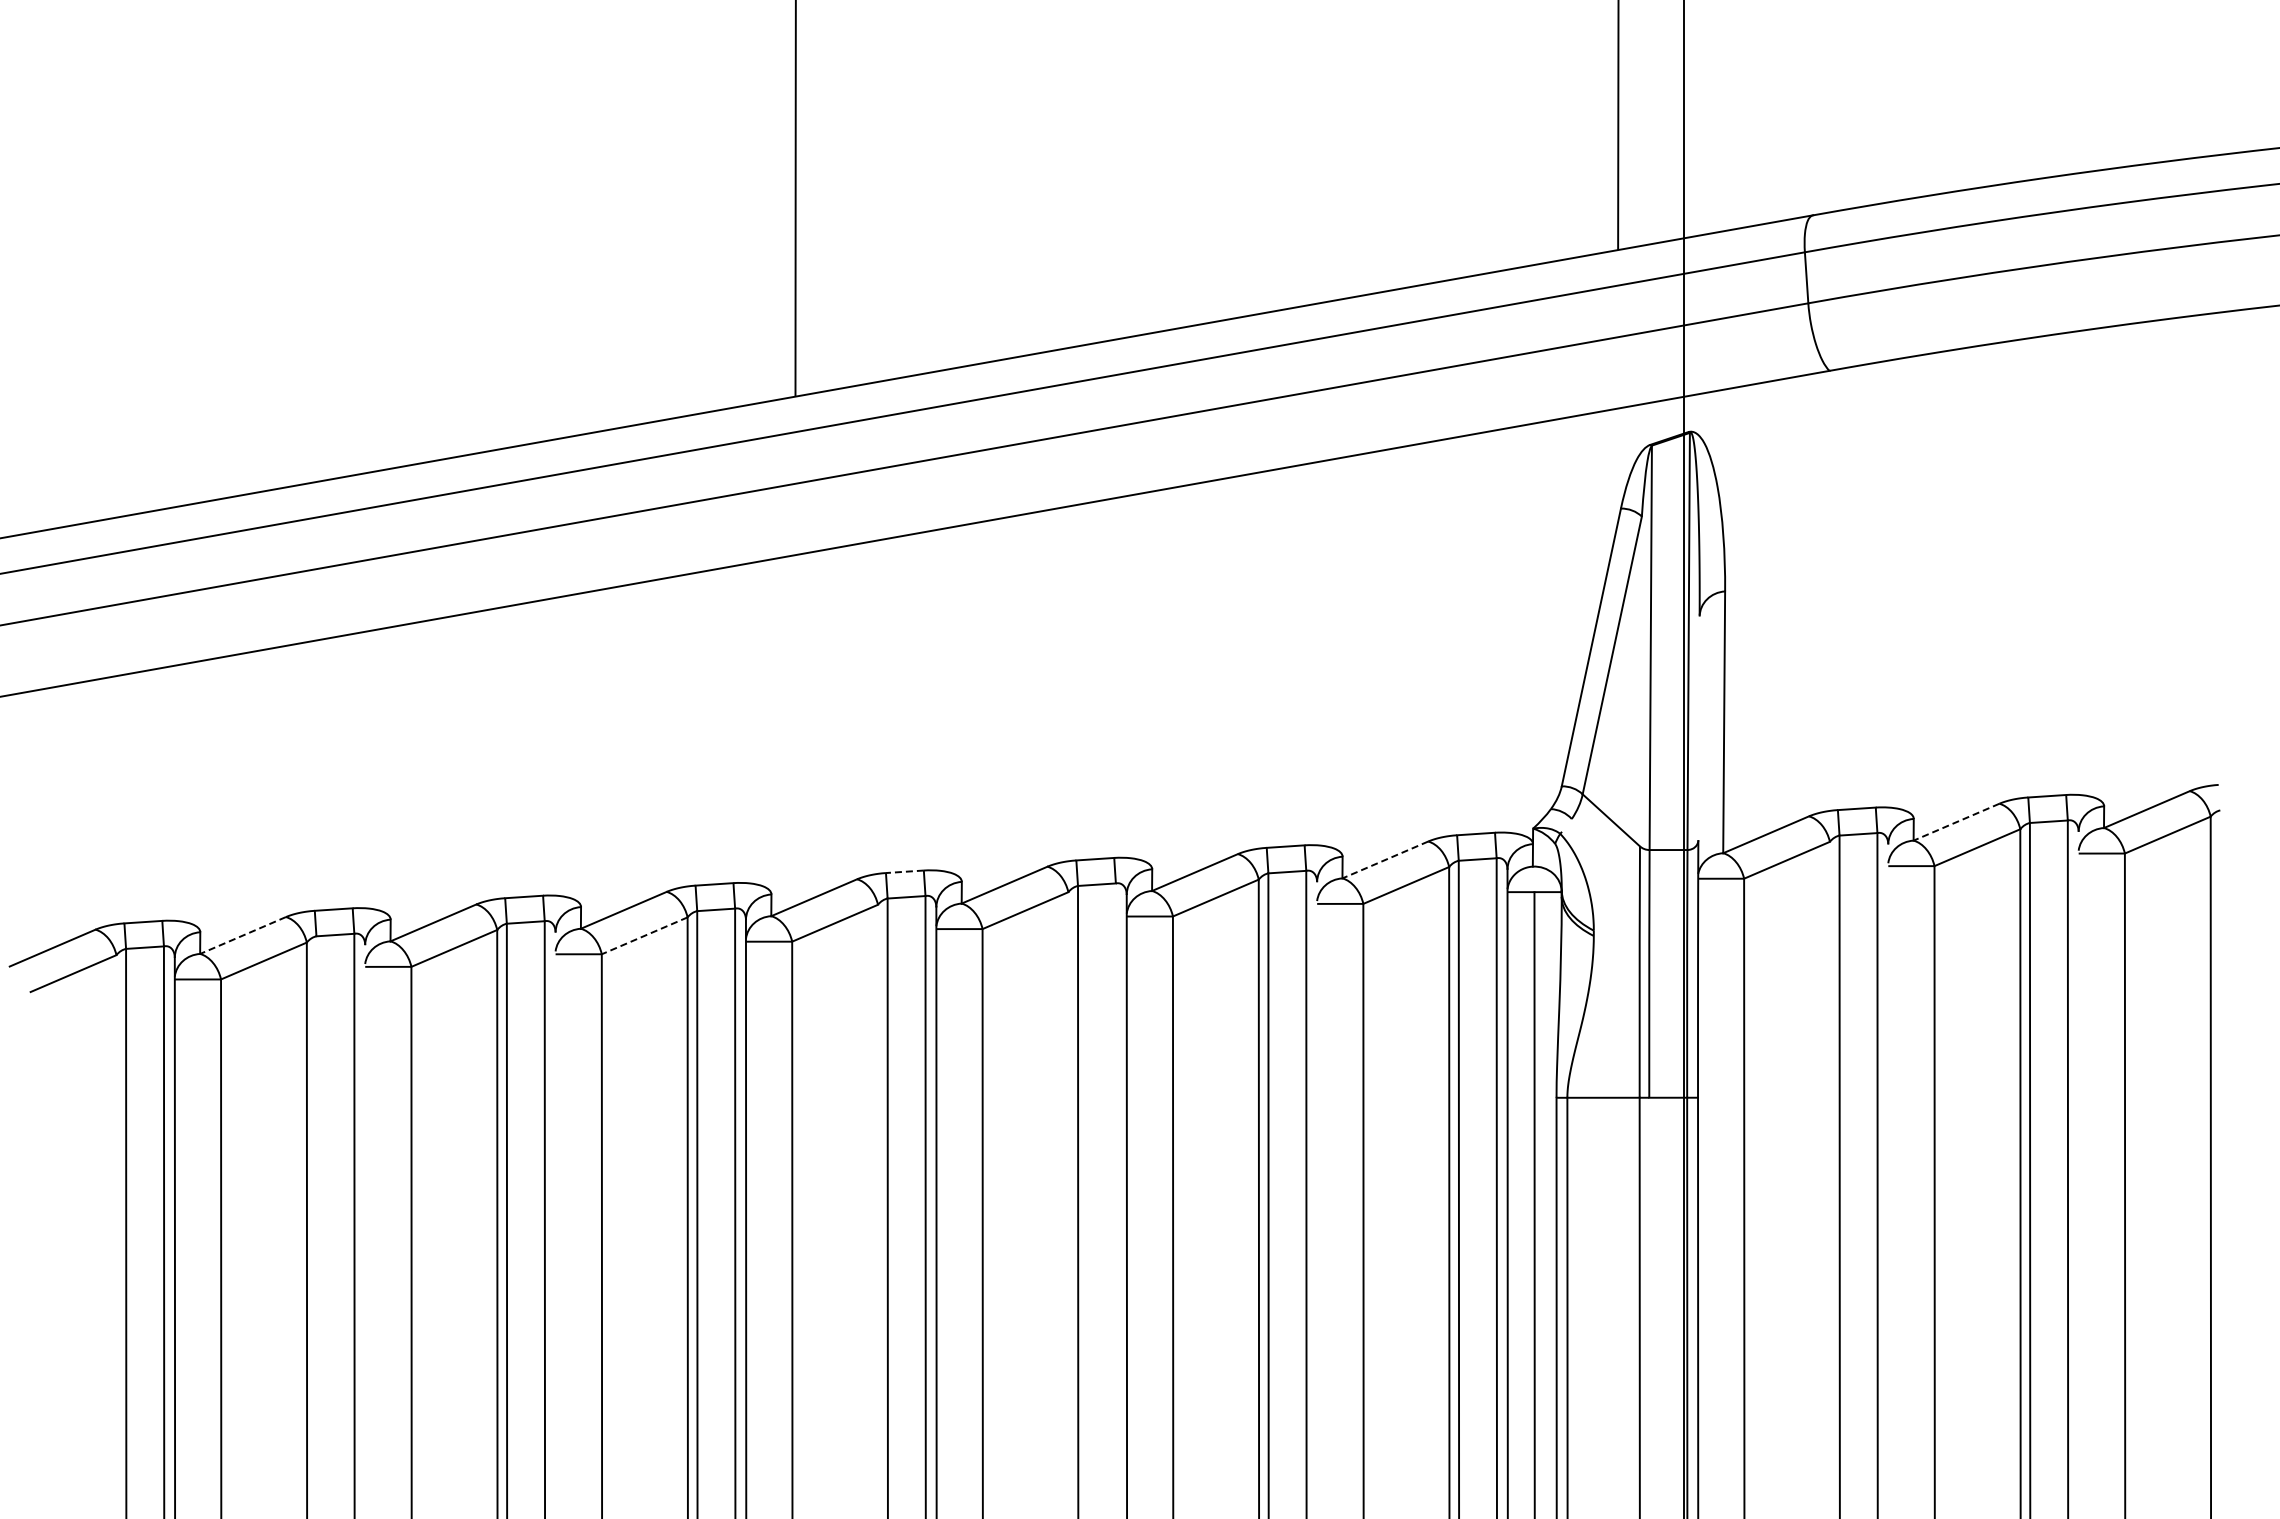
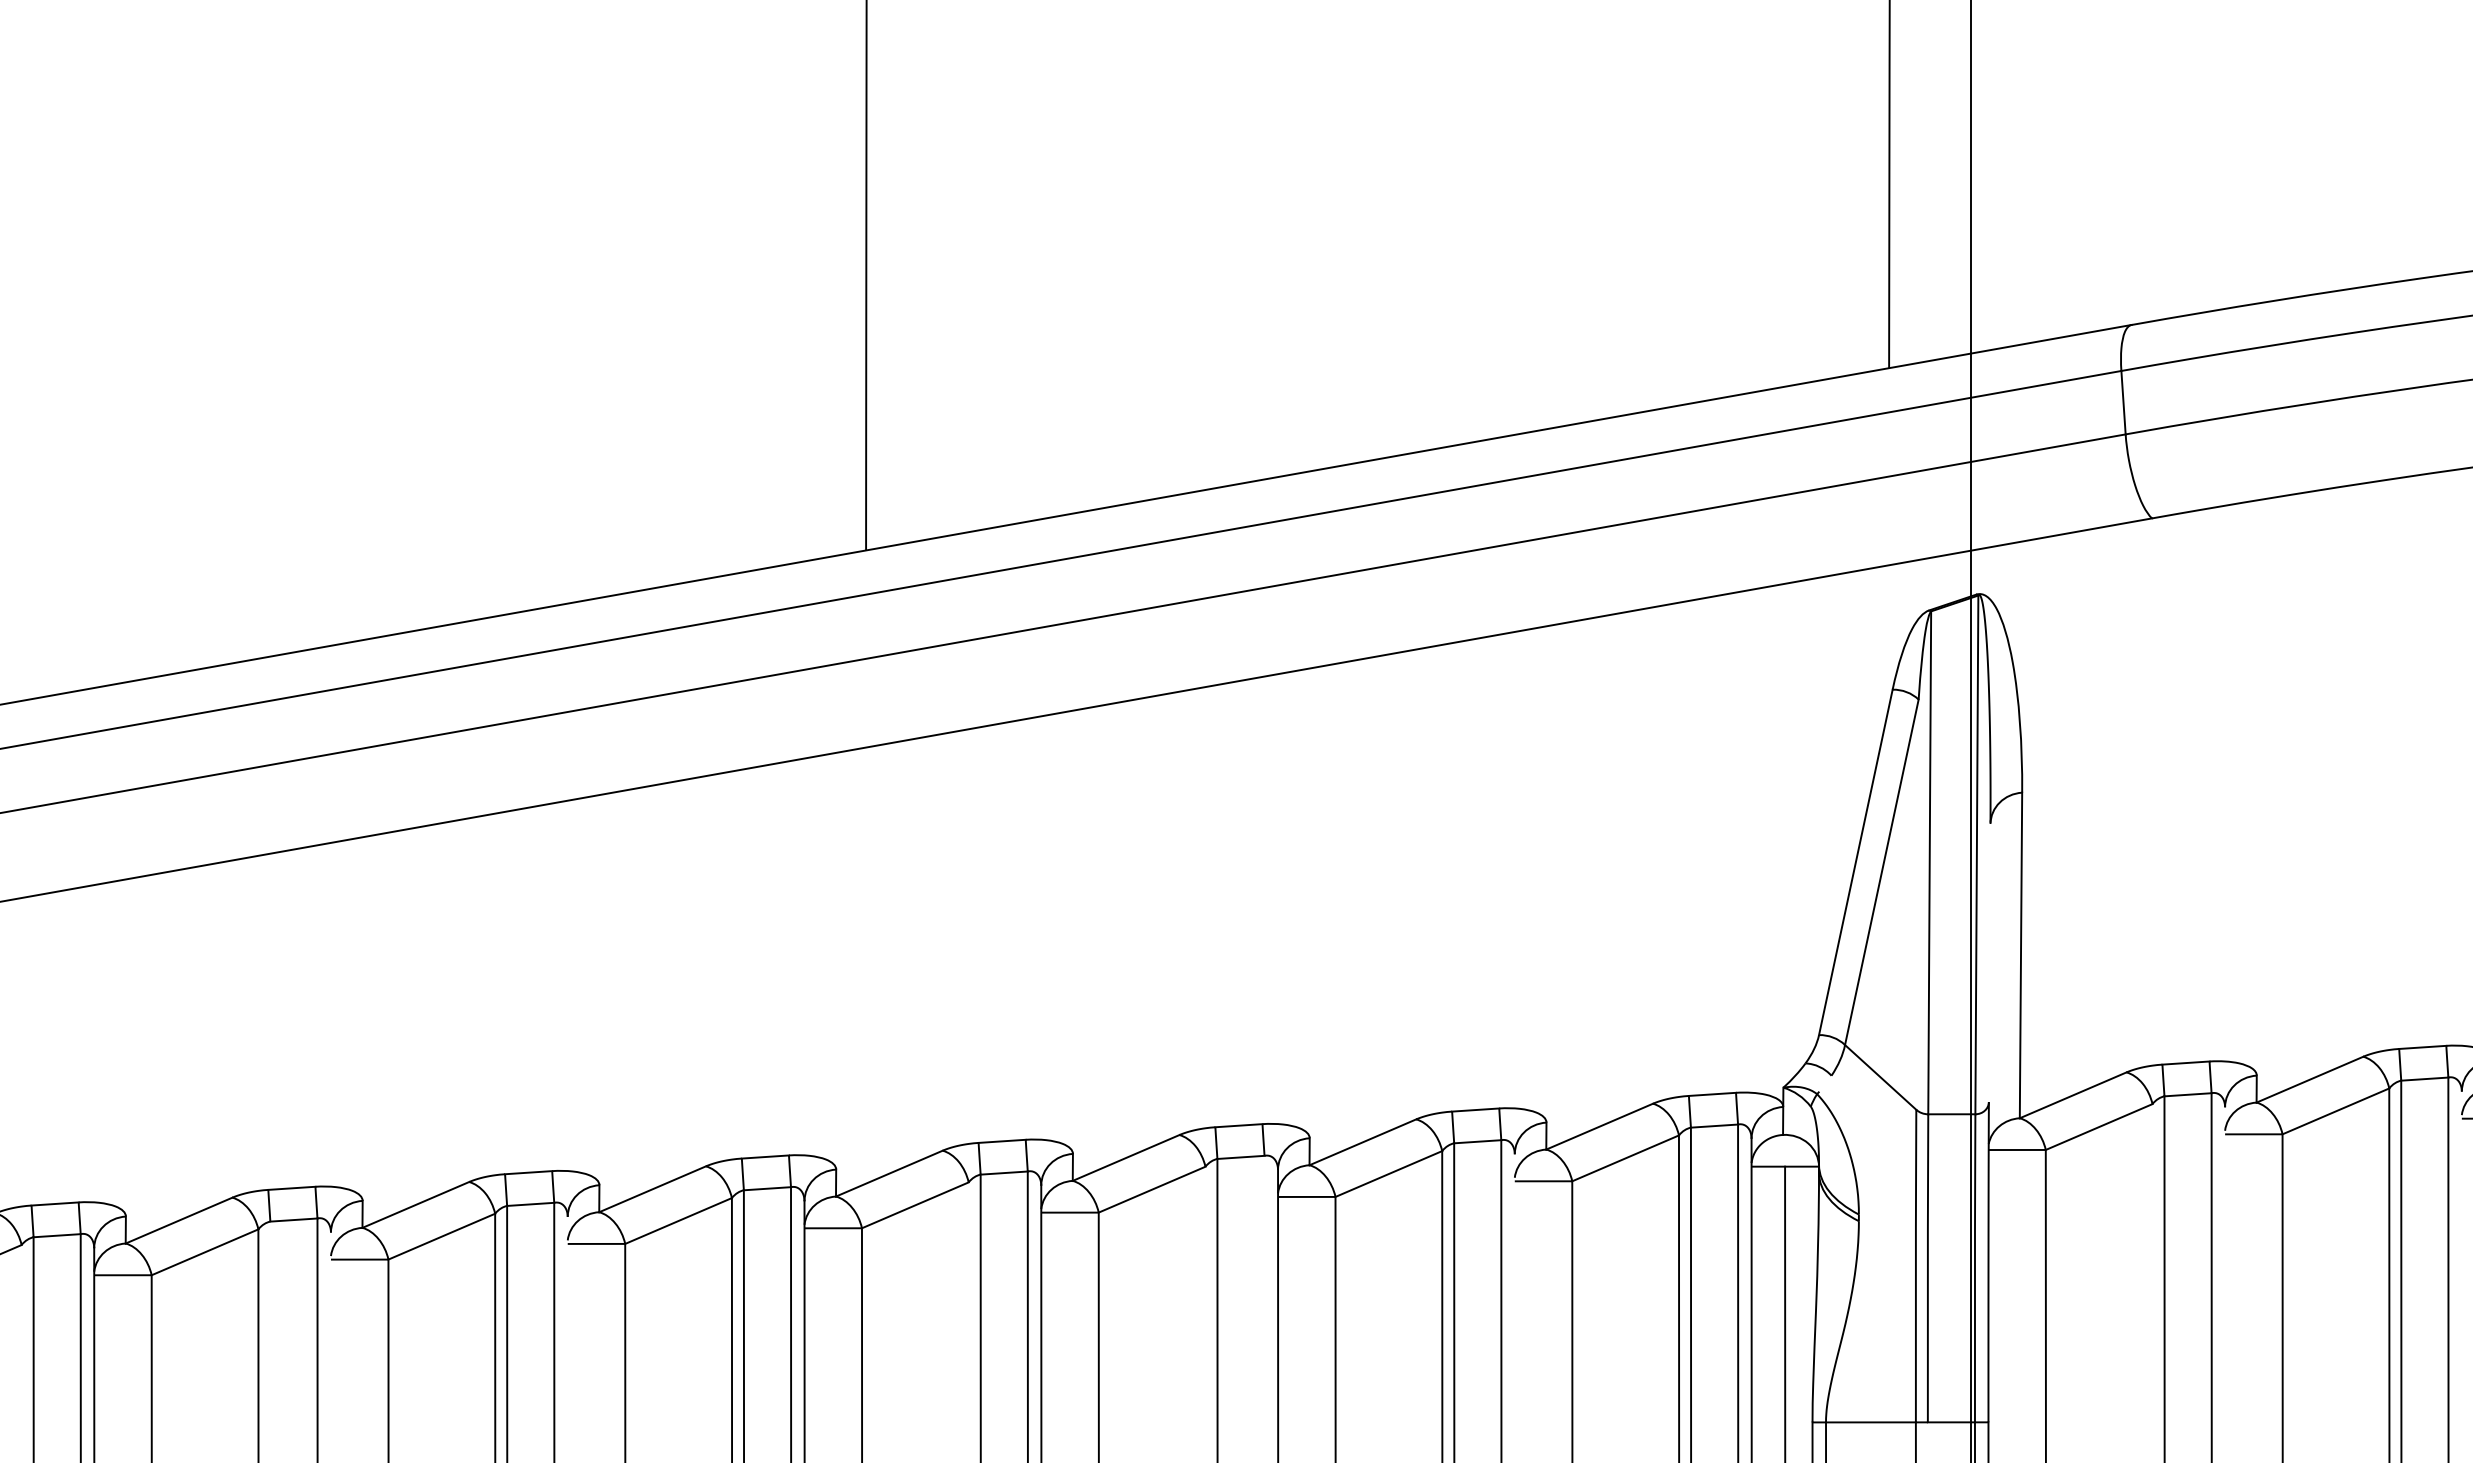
line: (1956, 822) -> (2309, 1080), dashed -> solid
line: (1385, 859) -> (1599, 1126), dashed -> solid
line: (904, 871) -> (1001, 1140), dashed -> solid
line: (243, 935) -> (179, 1220), dashed -> solid
line: (644, 935) -> (678, 1220), dashed -> solid

